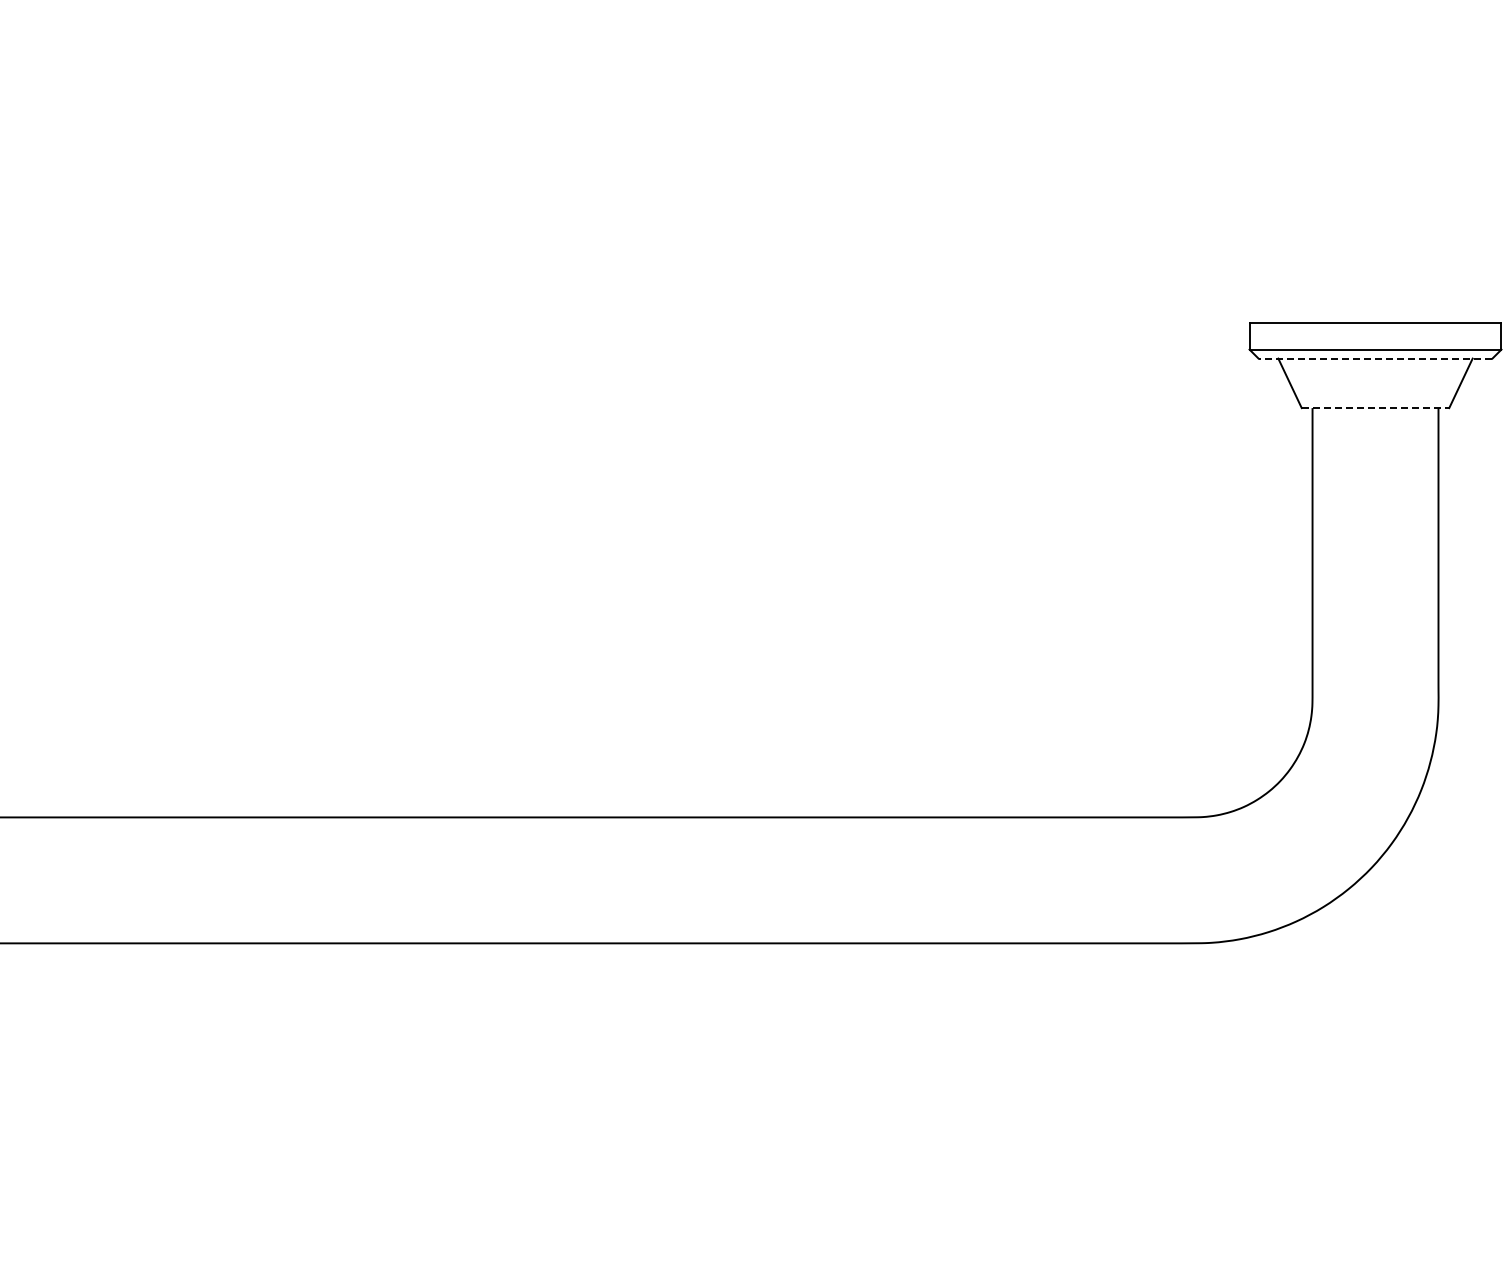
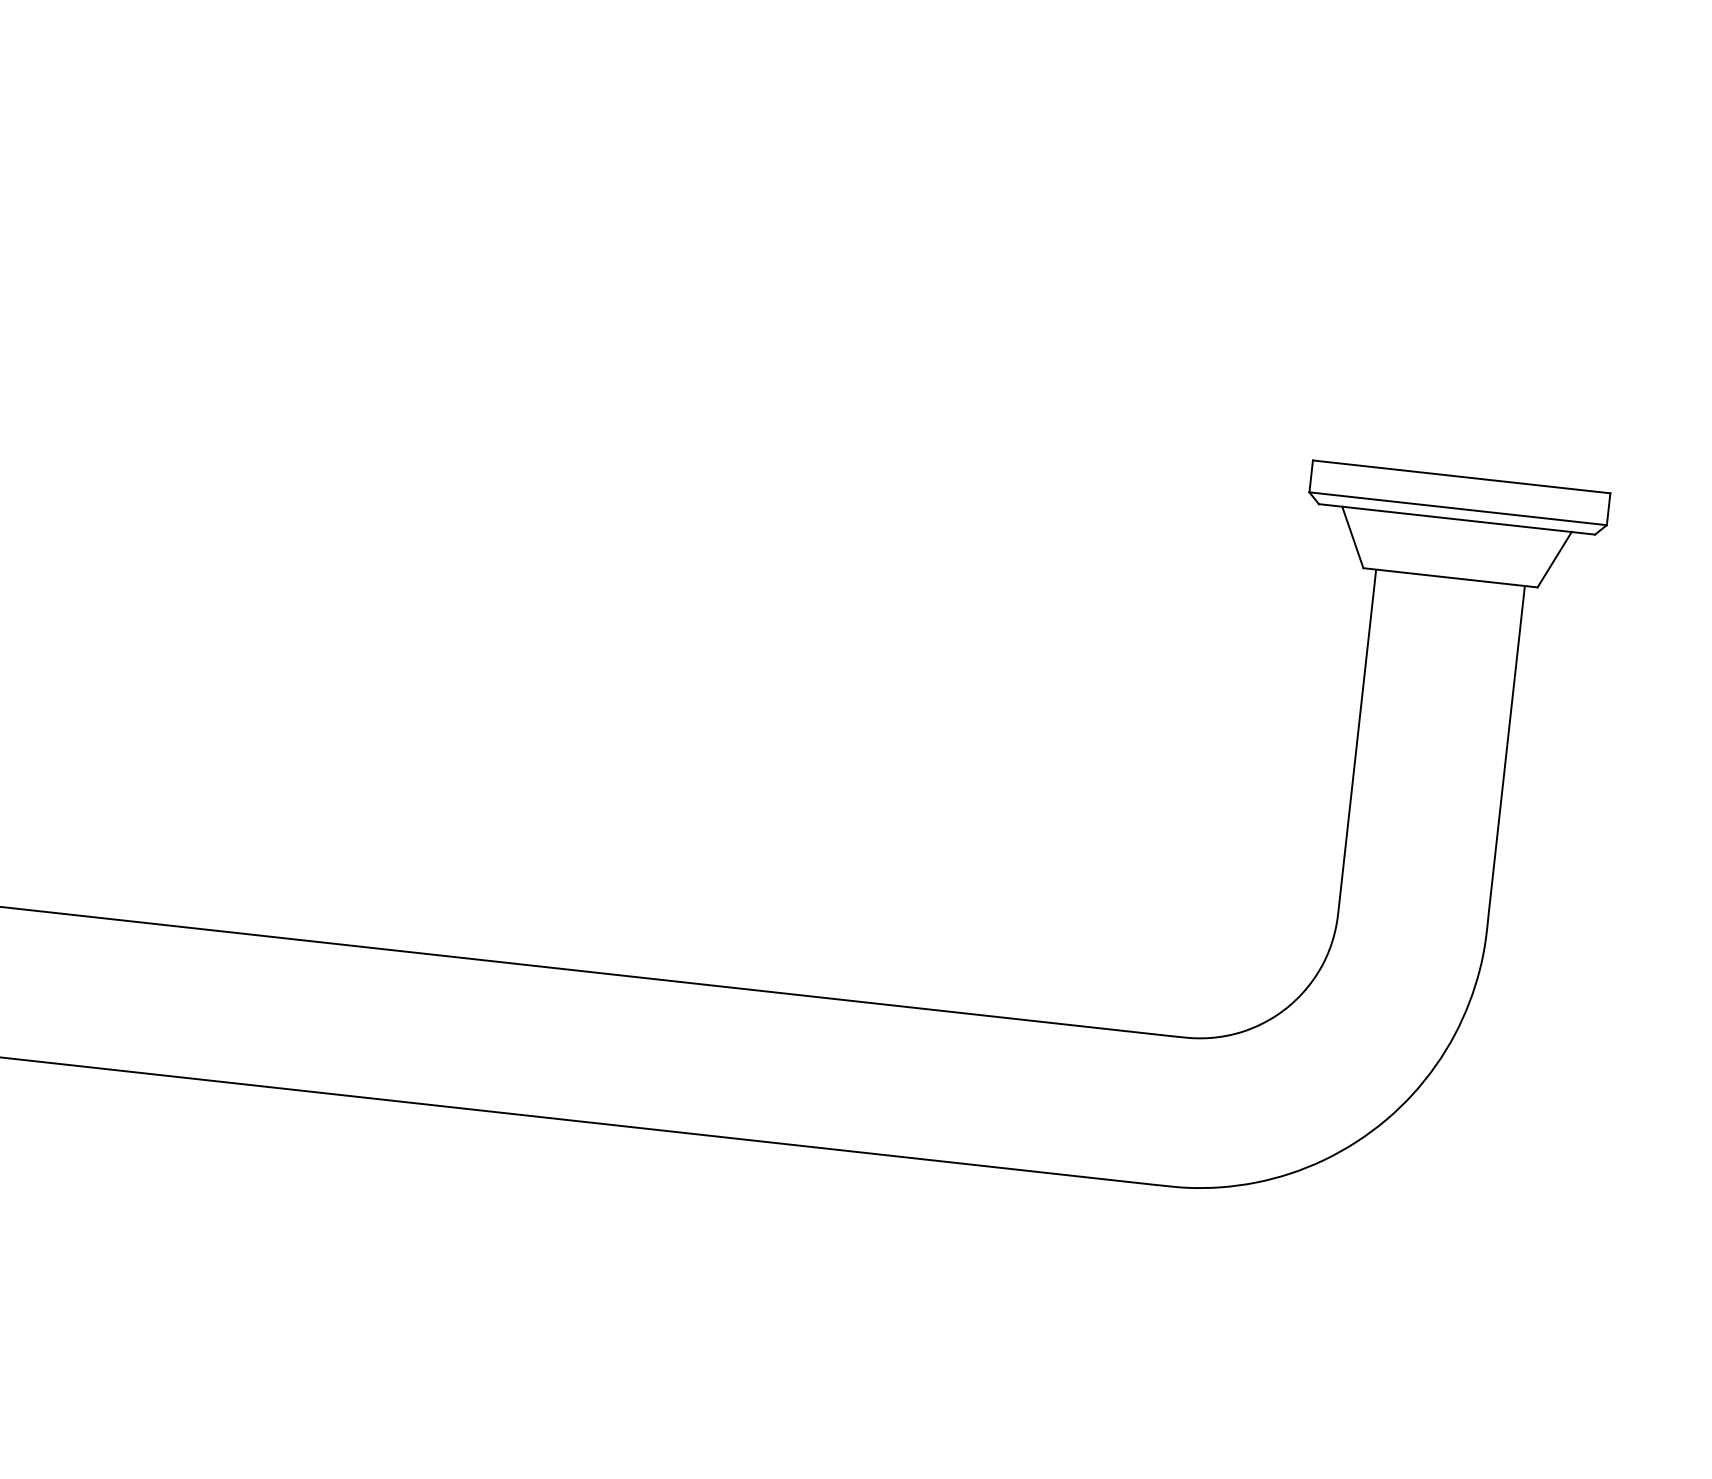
line: (1375, 358) -> (1456, 519), dashed -> solid
line: (1375, 408) -> (1450, 578), dashed -> solid

